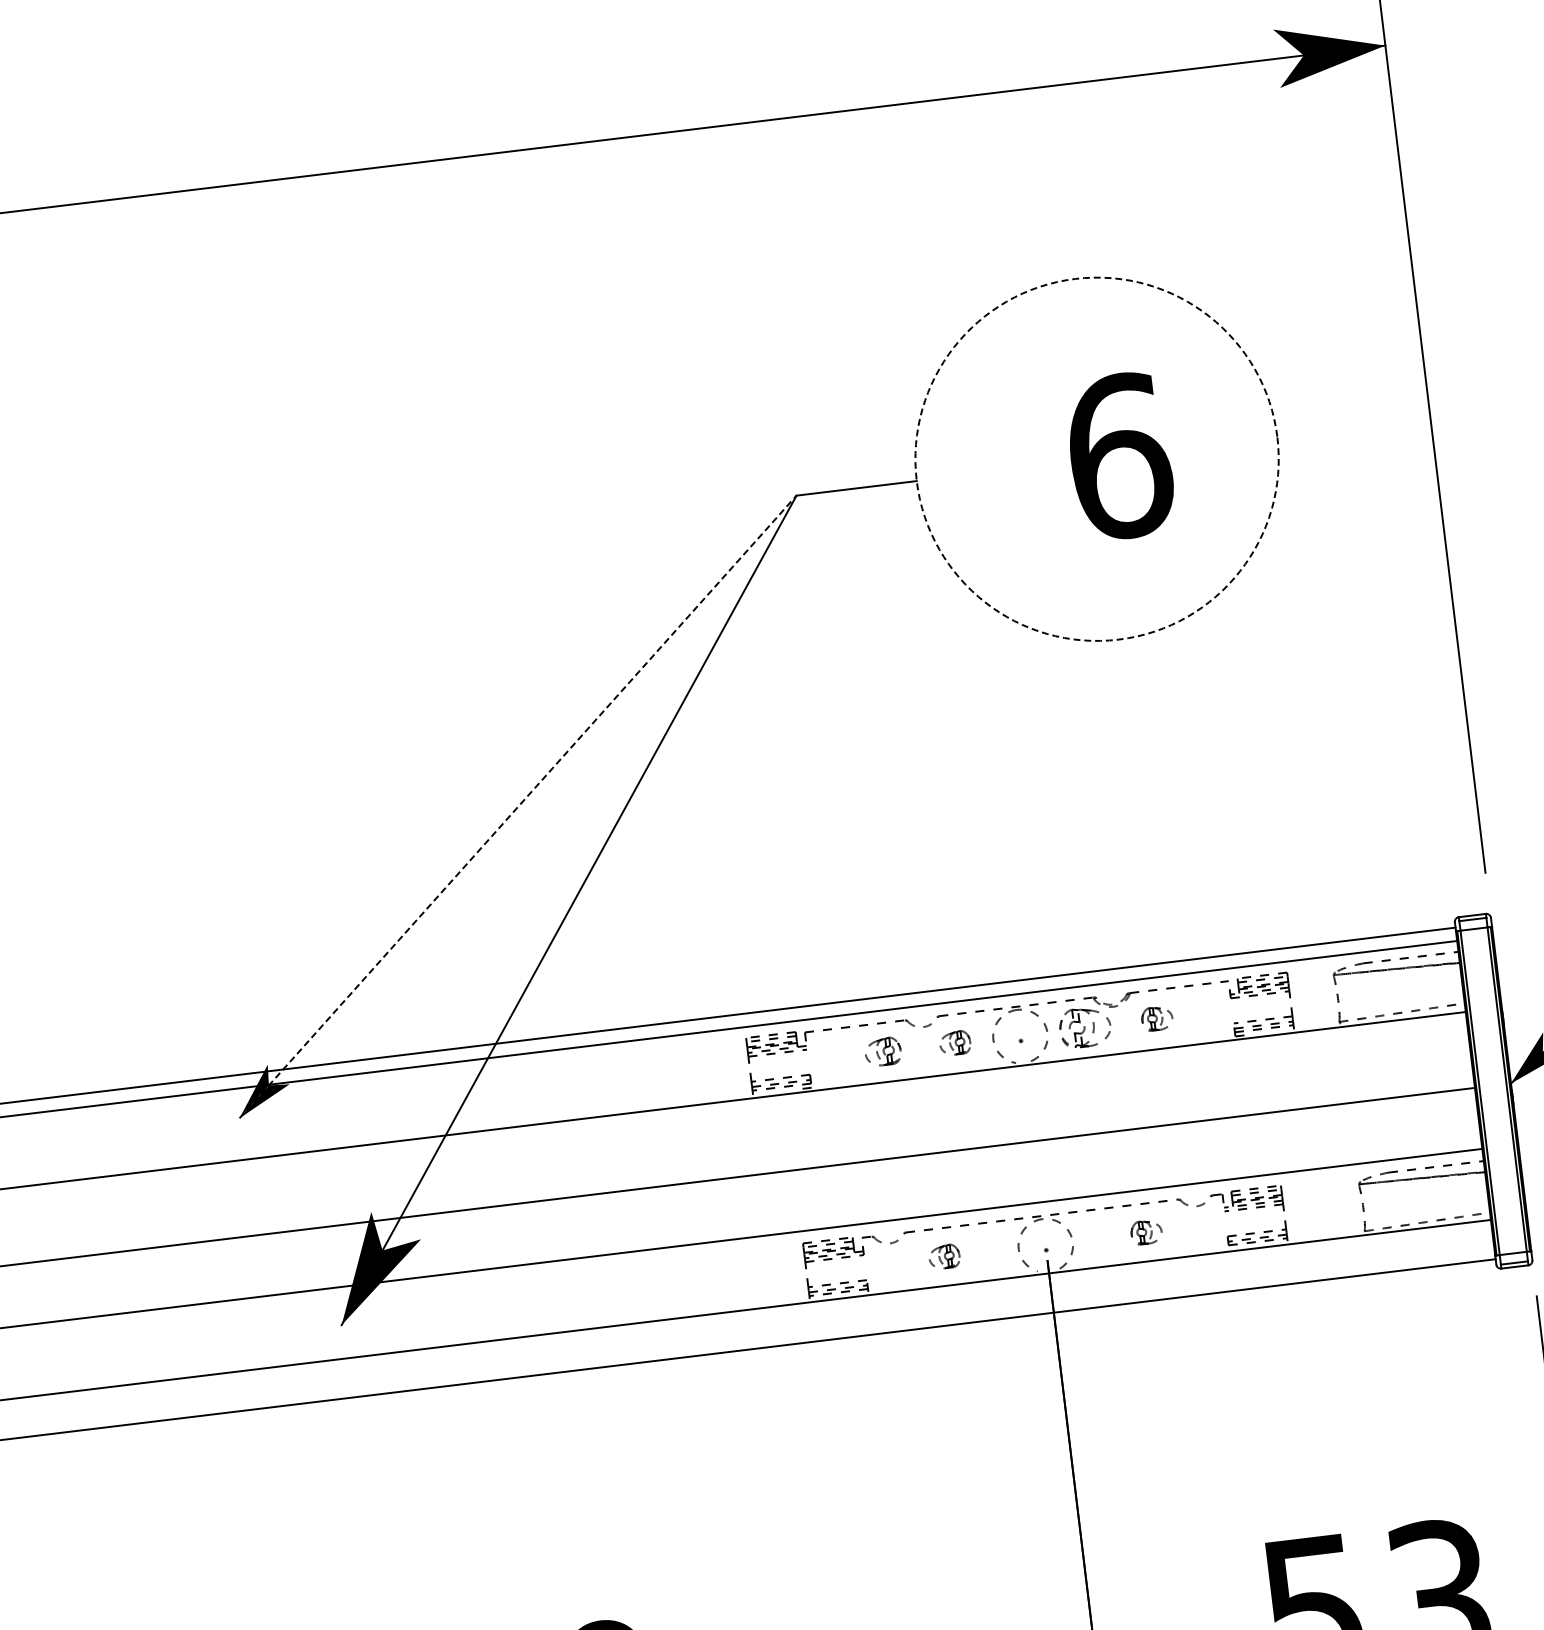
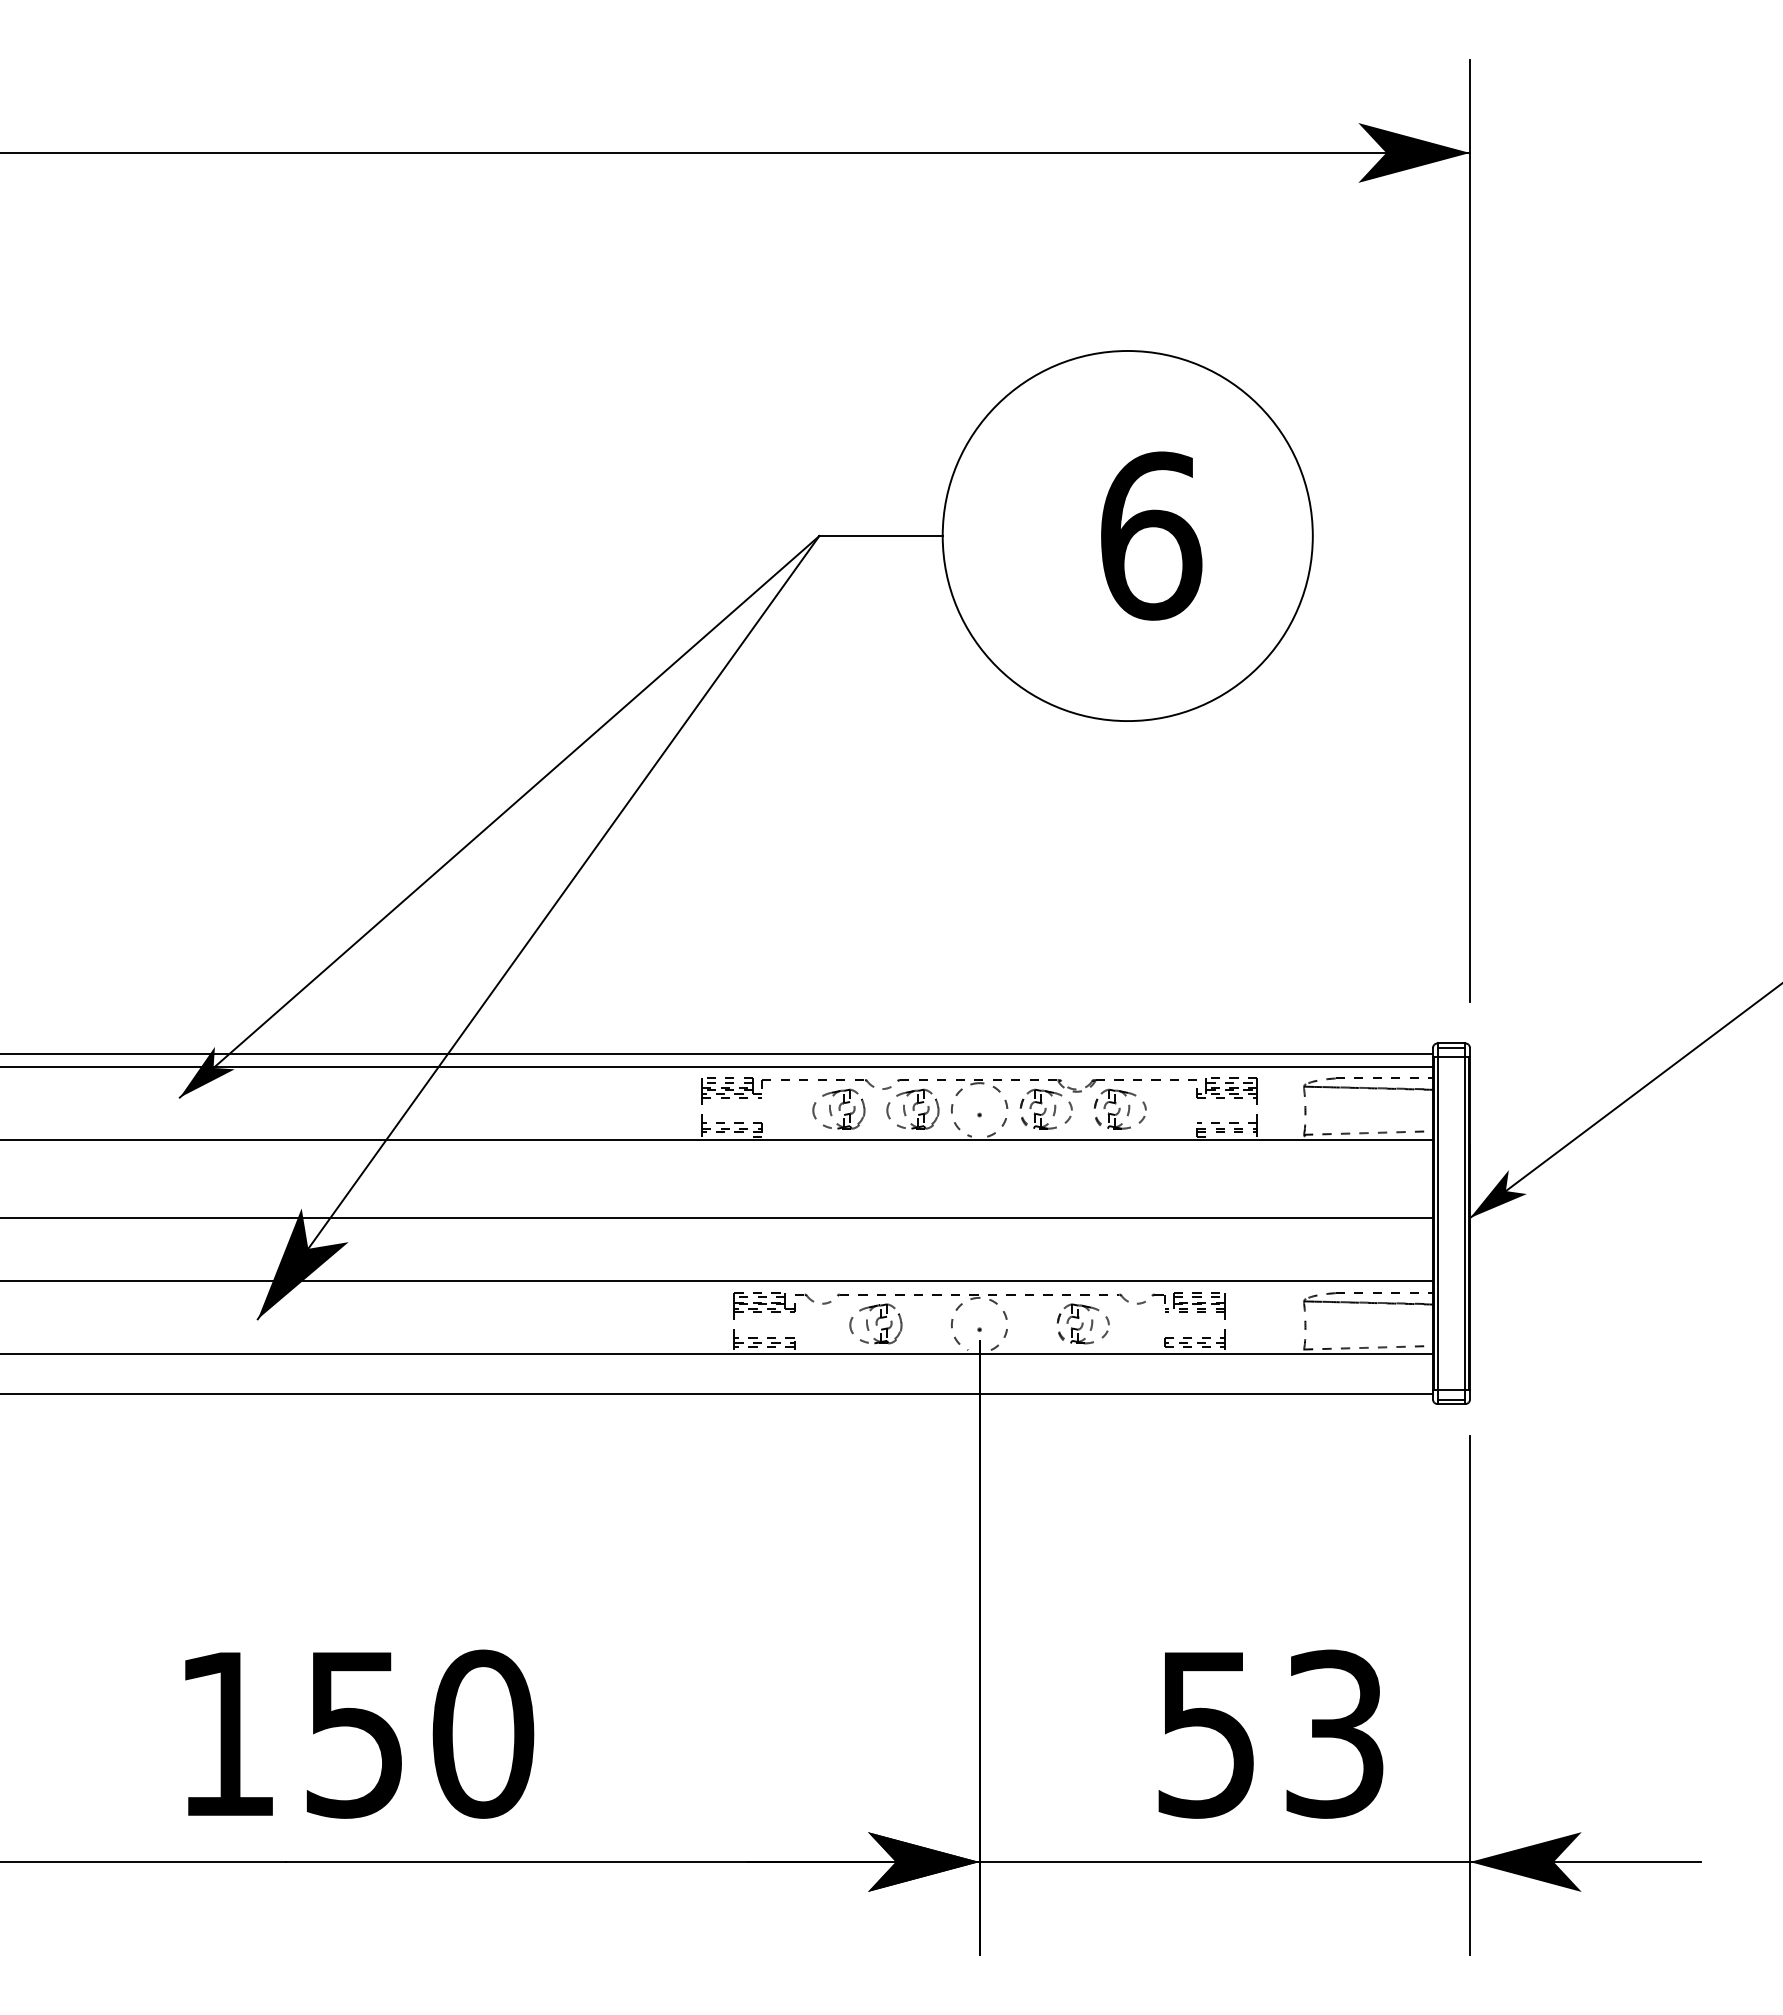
circle: (1096, 459) -> (1127, 536), dashed -> solid
line: (517, 806) -> (499, 816), dashed -> solid
part: (1156, 1018) -> (1119, 1108), size x1.67
part: (954, 1042) -> (912, 1108), size x1.67
part: (882, 1051) -> (838, 1108), size x1.43
part: (1145, 1231) -> (1082, 1323), size x1.67
part: (944, 1256) -> (875, 1323), size x1.67

